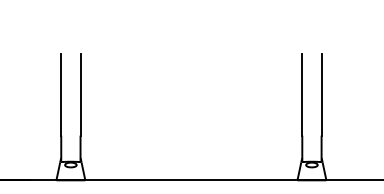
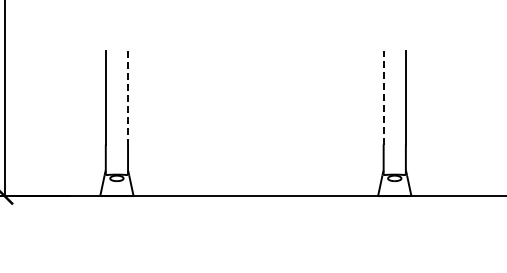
line: (80, 94) -> (128, 97), solid -> dashed
line: (302, 94) -> (383, 97), solid -> dashed

